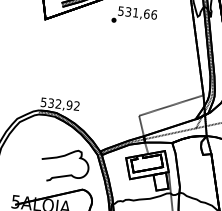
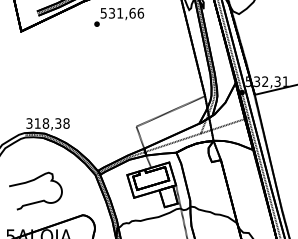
text: (59, 104) -> (47, 123), 532,92 -> 318,38
curve: (61, 157) -> (30, 182), moved

